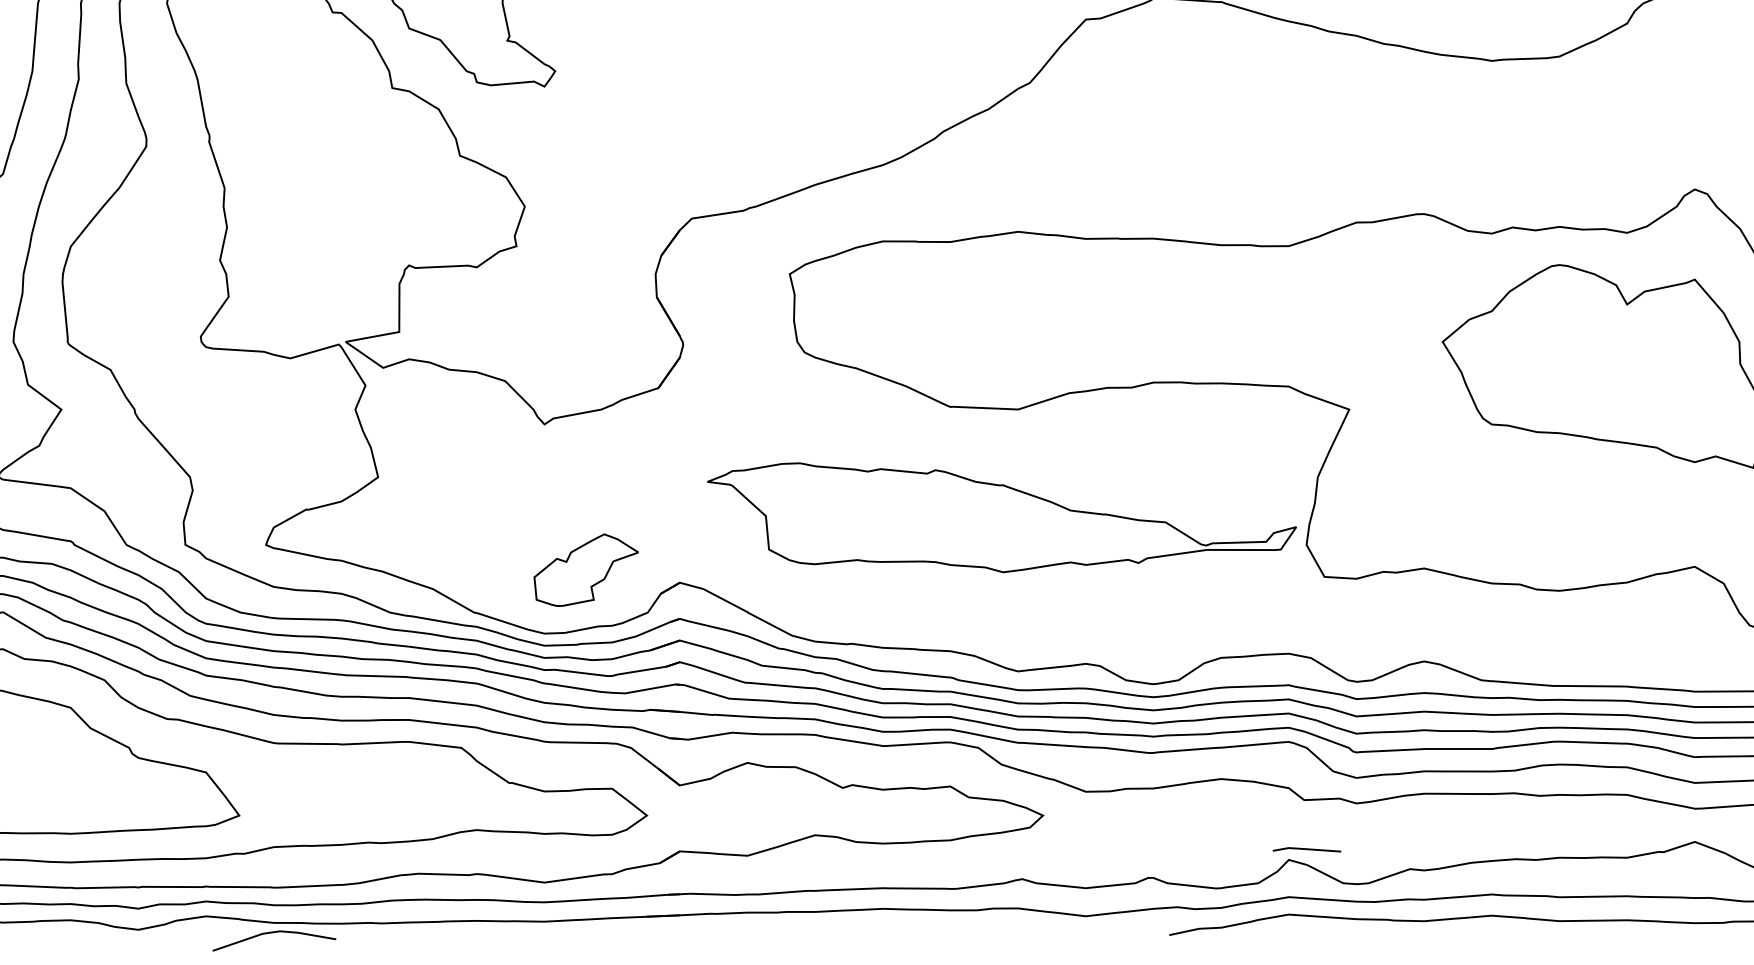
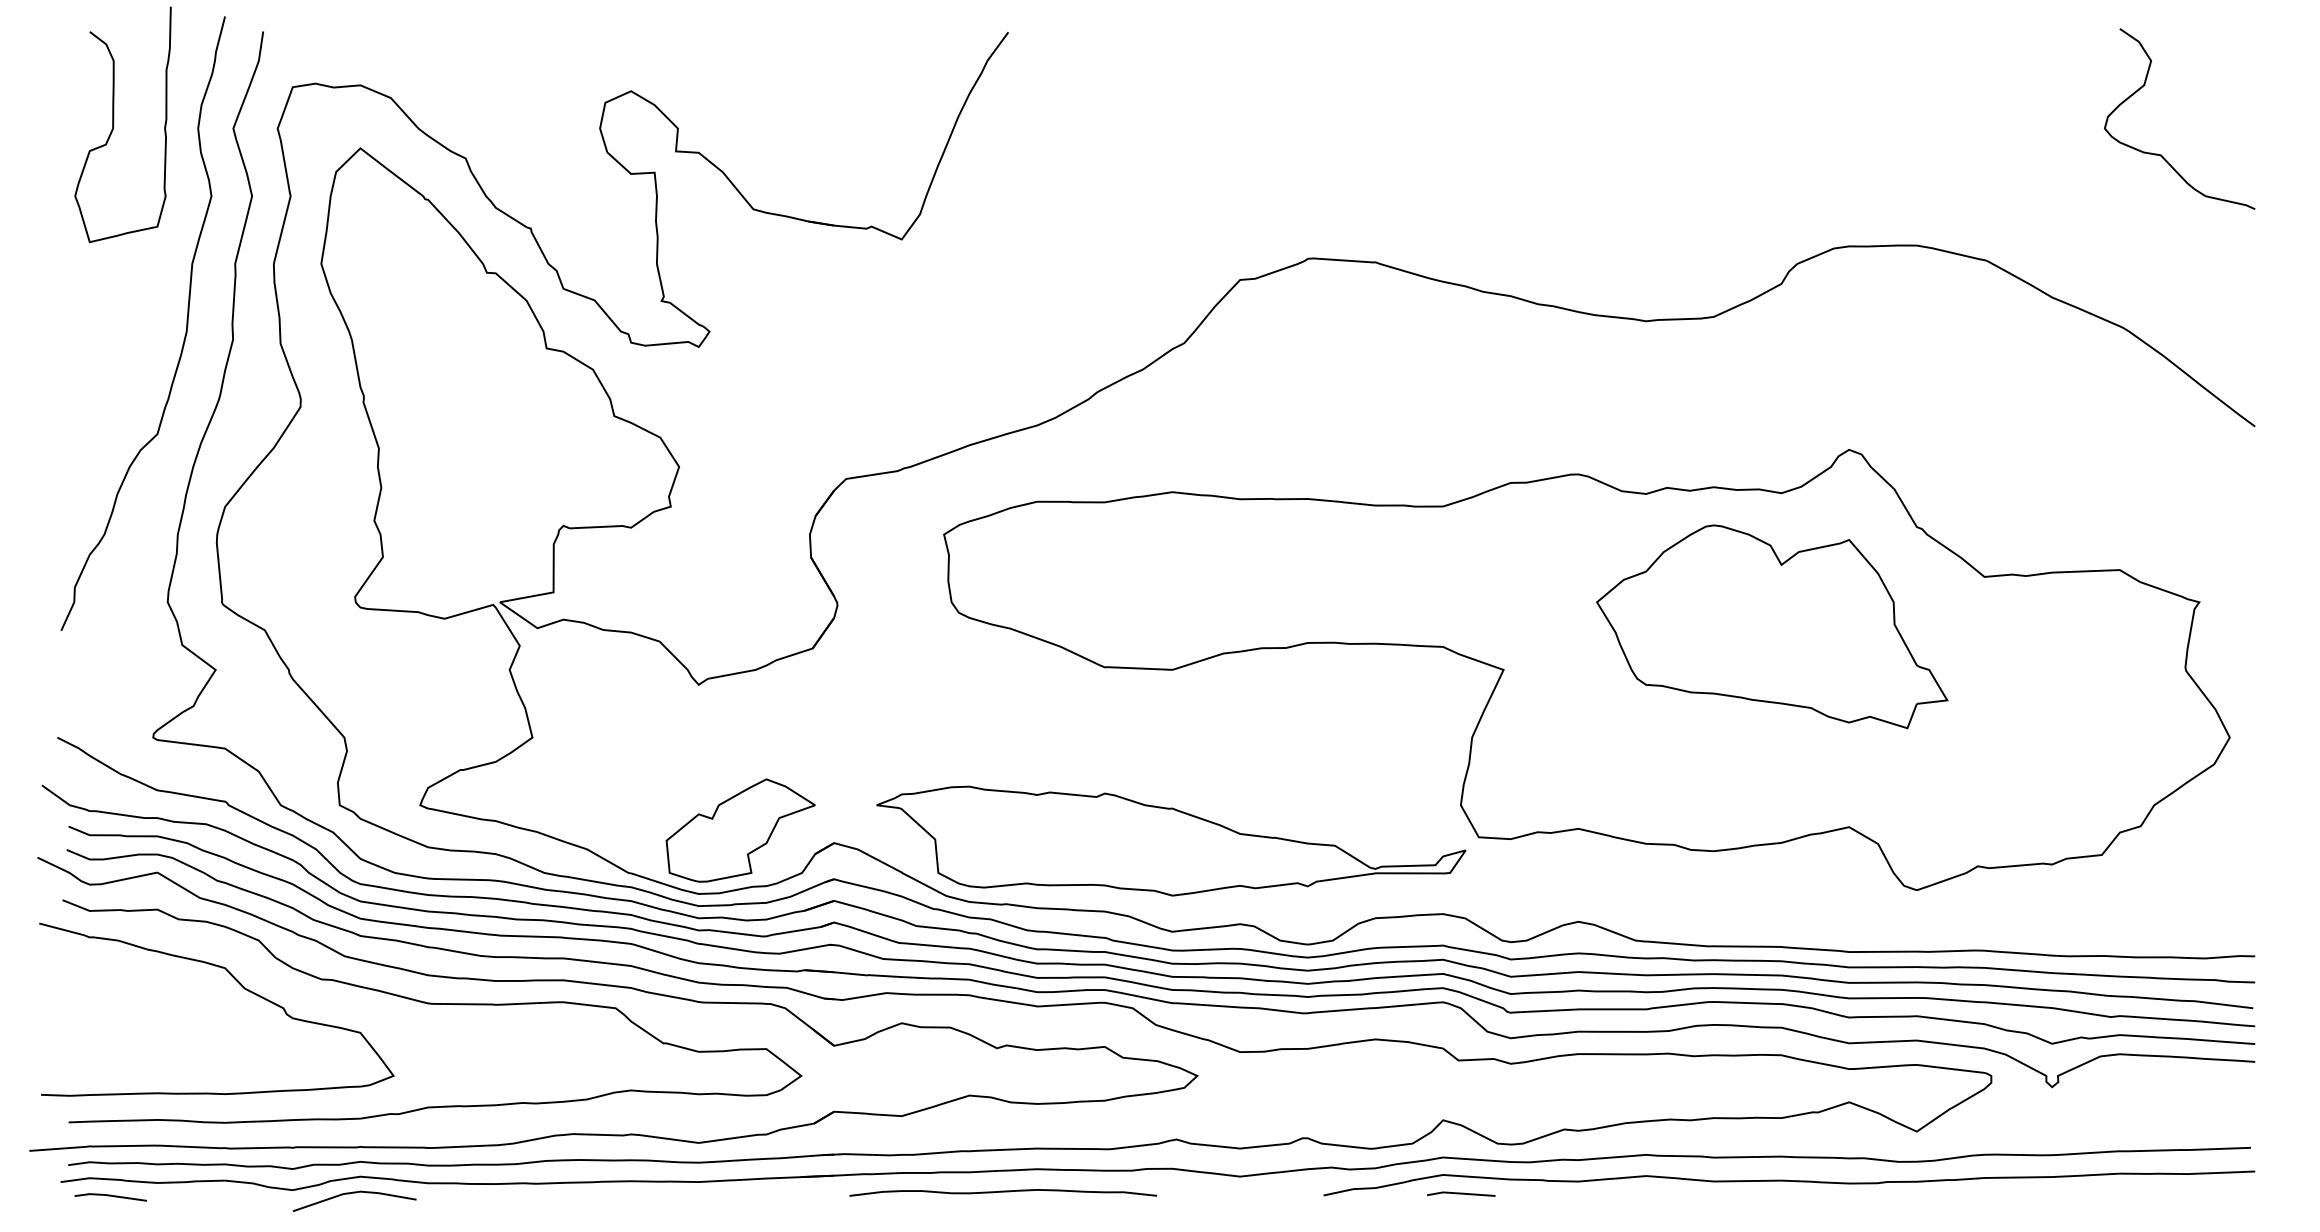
part: (1002, 517) -> (1171, 840), moved
part: (586, 570) -> (740, 830), size x1.43
line: (1307, 849) -> (1461, 1193), moved
curve: (848, 932) -> (1002, 1192), added
line: (274, 933) -> (354, 1193), moved

